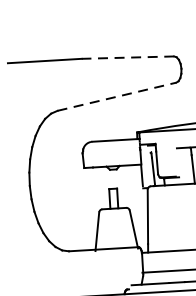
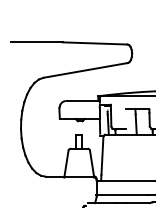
line: (127, 57) -> (94, 43), dashed -> solid
line: (116, 96) -> (85, 70), dashed -> solid

